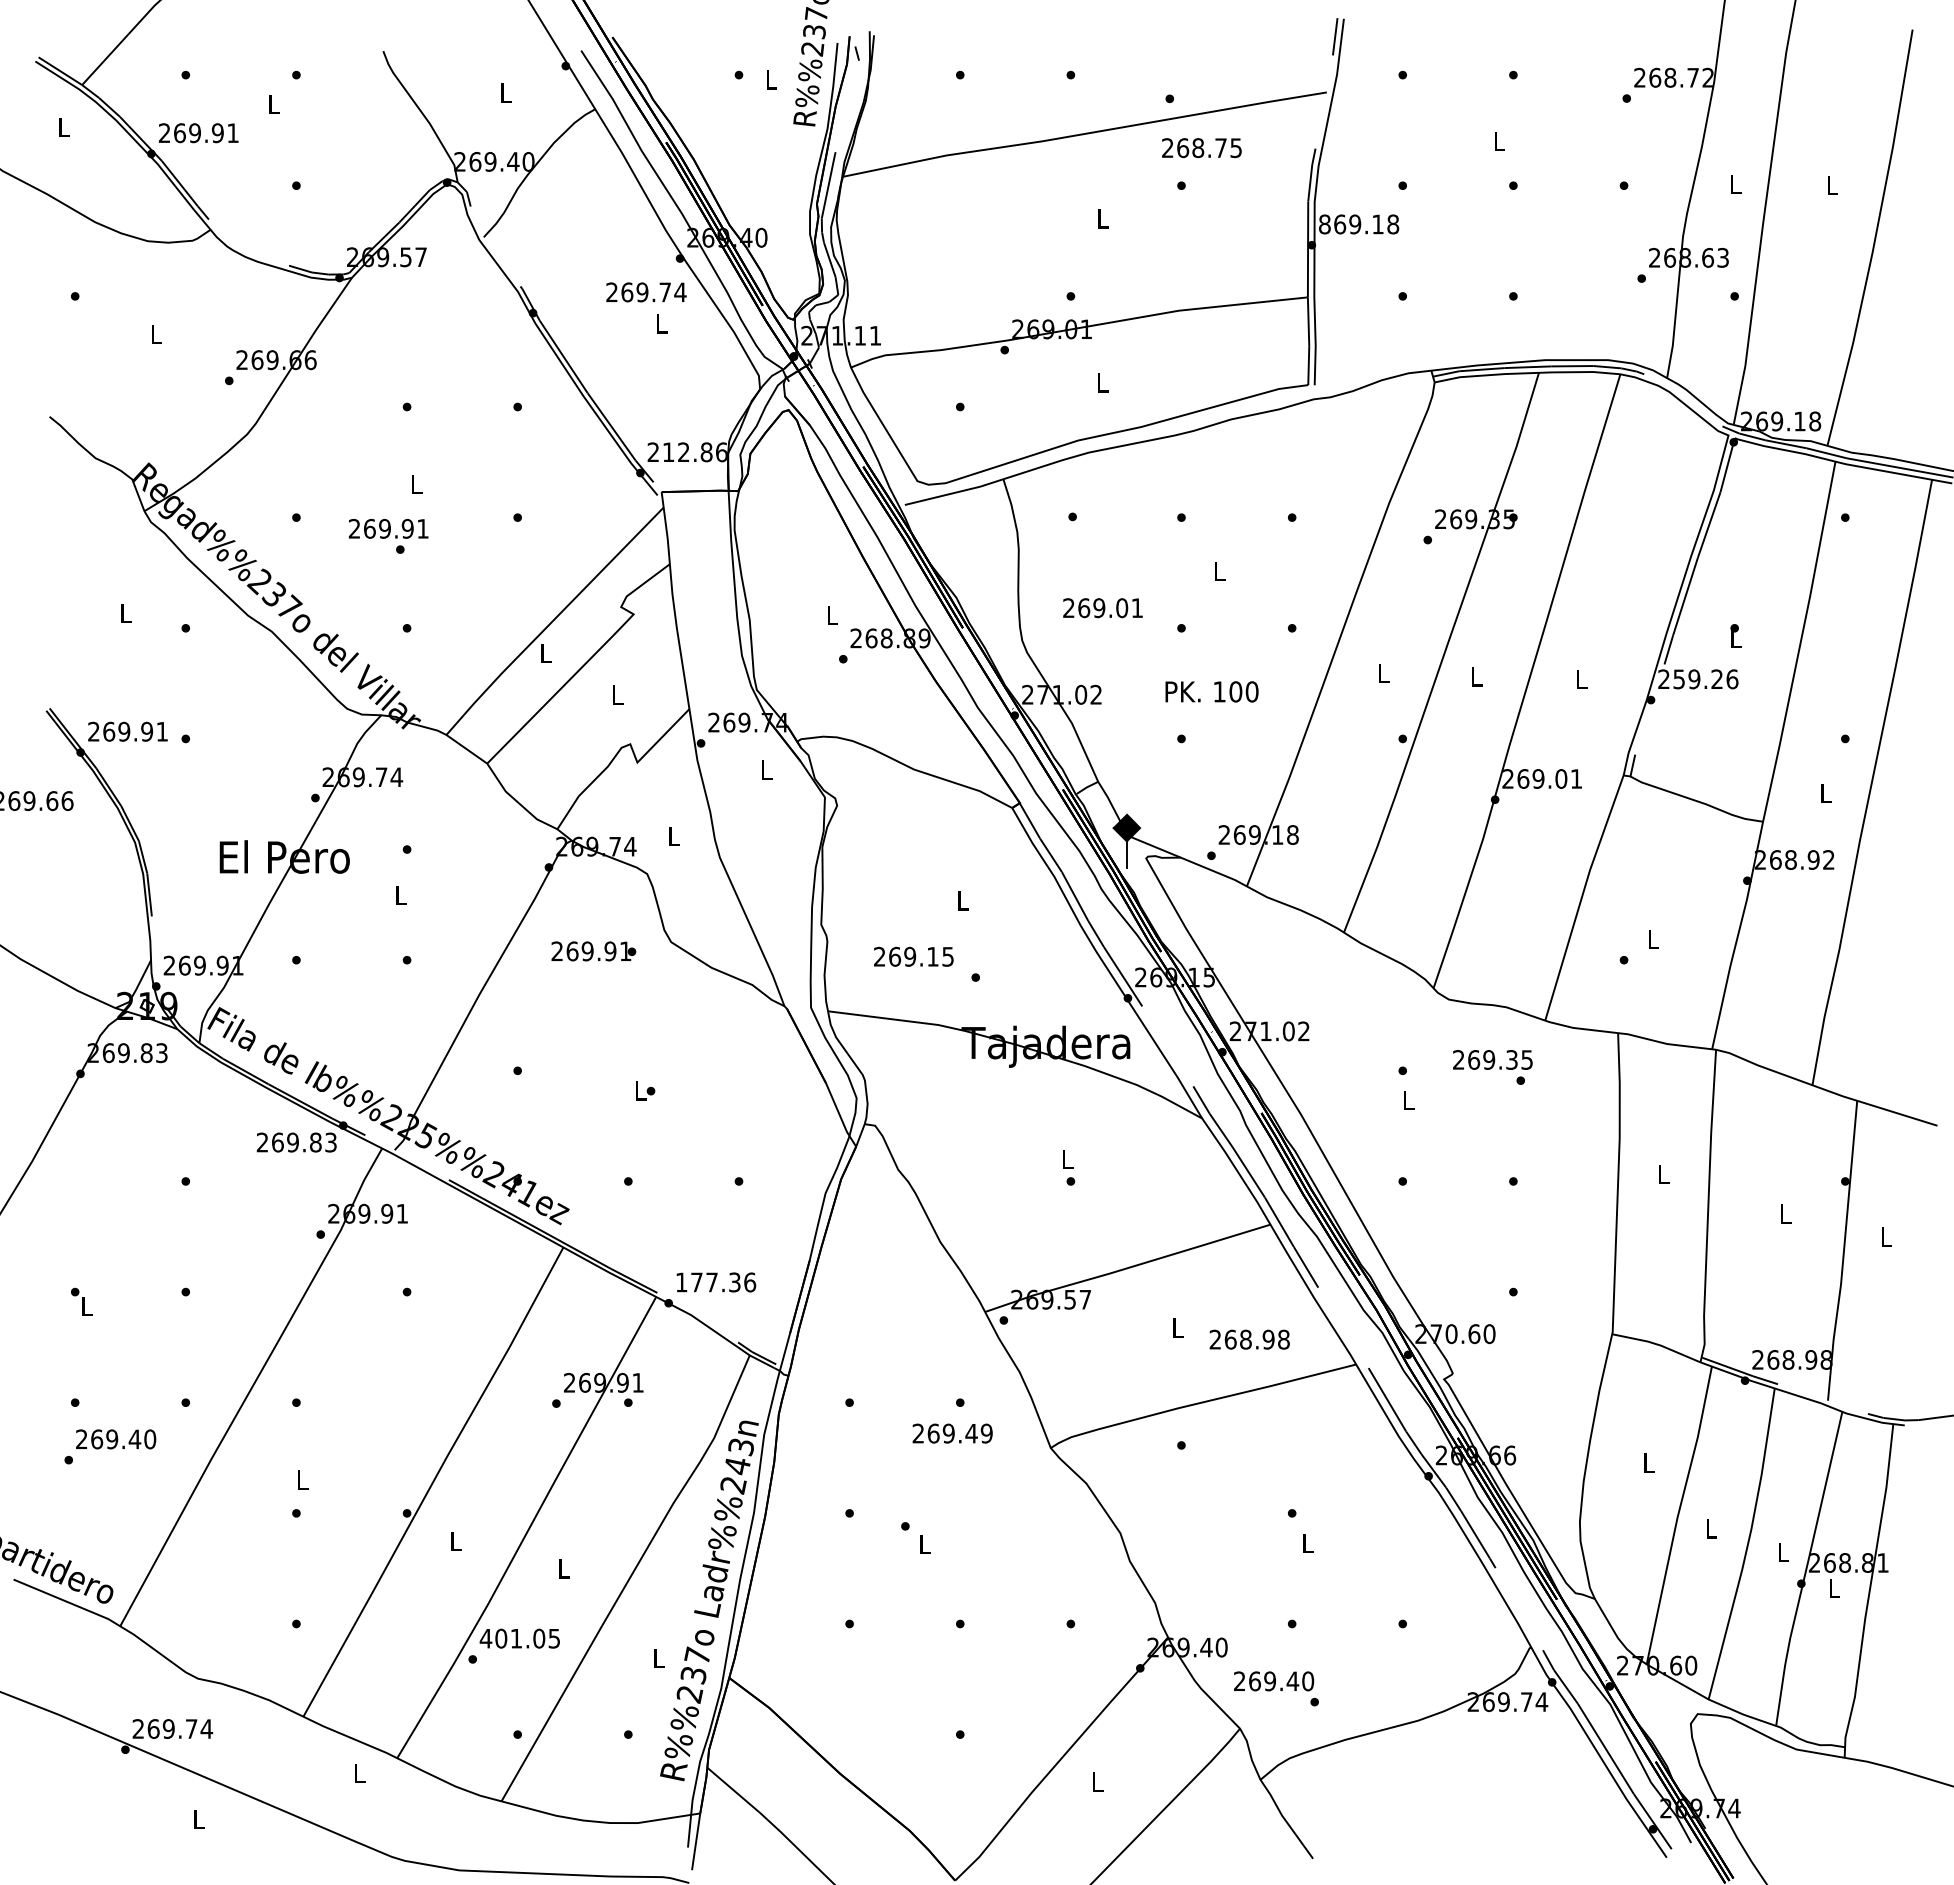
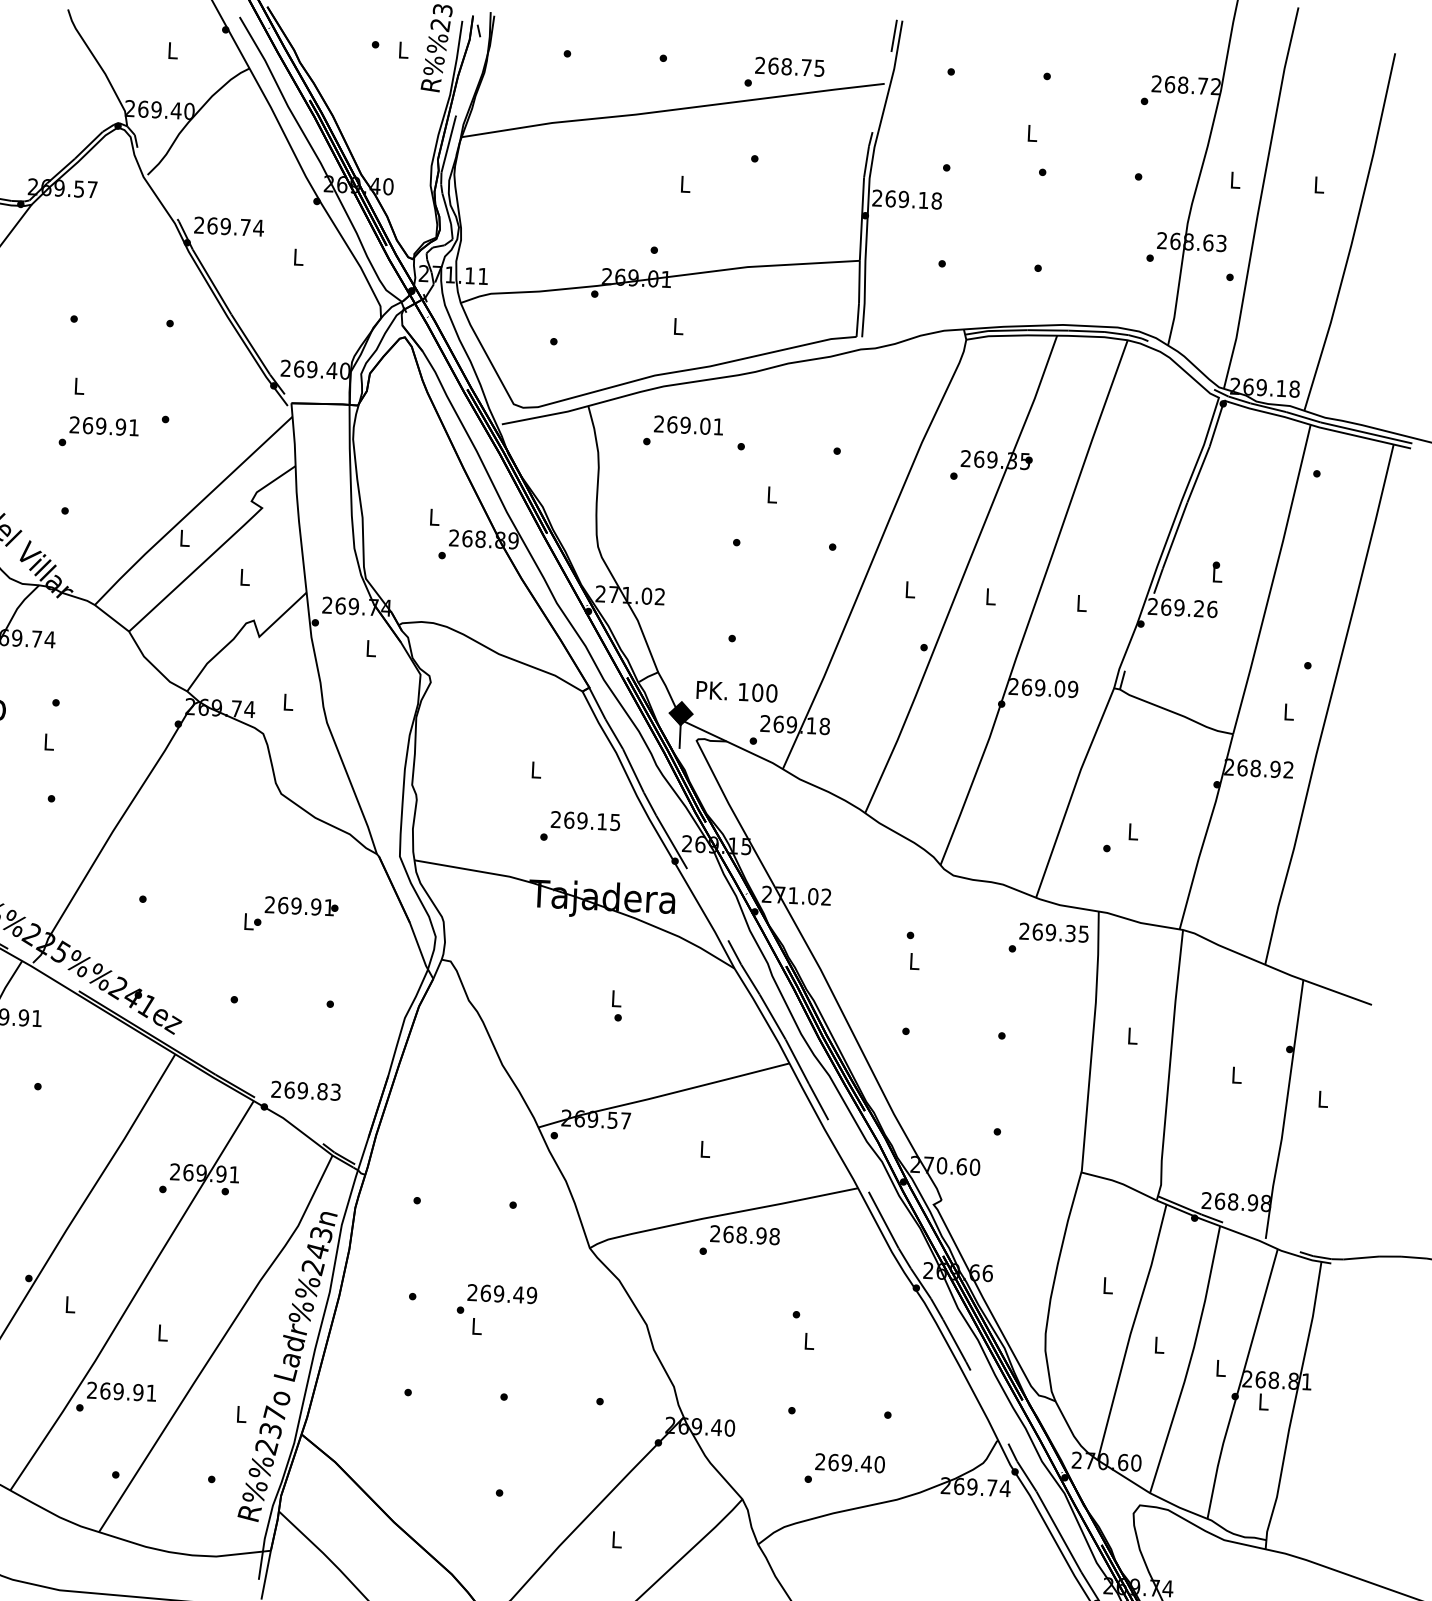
text: (1201, 148) -> (789, 67), moved
text: (1324, 224) -> (877, 198), 869.18 -> 269.18
text: (646, 292) -> (229, 226), moved
text: (694, 452) -> (321, 370), 212.86 -> 269.40
text: (388, 528) -> (104, 426), moved
text: (1102, 608) -> (688, 425), moved
text: (1679, 679) -> (1166, 607), 259.26 -> 269.26
text: (1211, 691) -> (736, 691), moved
text: (1576, 778) -> (1073, 689), 269.01 -> 269.09
text: (593, 951) -> (301, 906), moved
text: (913, 956) -> (585, 820), moved
text: (1492, 1059) -> (1053, 932), moved
text: (716, 1282) -> (306, 1090), 177.36 -> 269.83
text: (1249, 1339) -> (744, 1235), moved
text: (952, 1433) -> (502, 1293), moved
text: (519, 1638) -> (121, 1391), 401.05 -> 269.91
text: (1274, 1681) -> (850, 1463), moved

